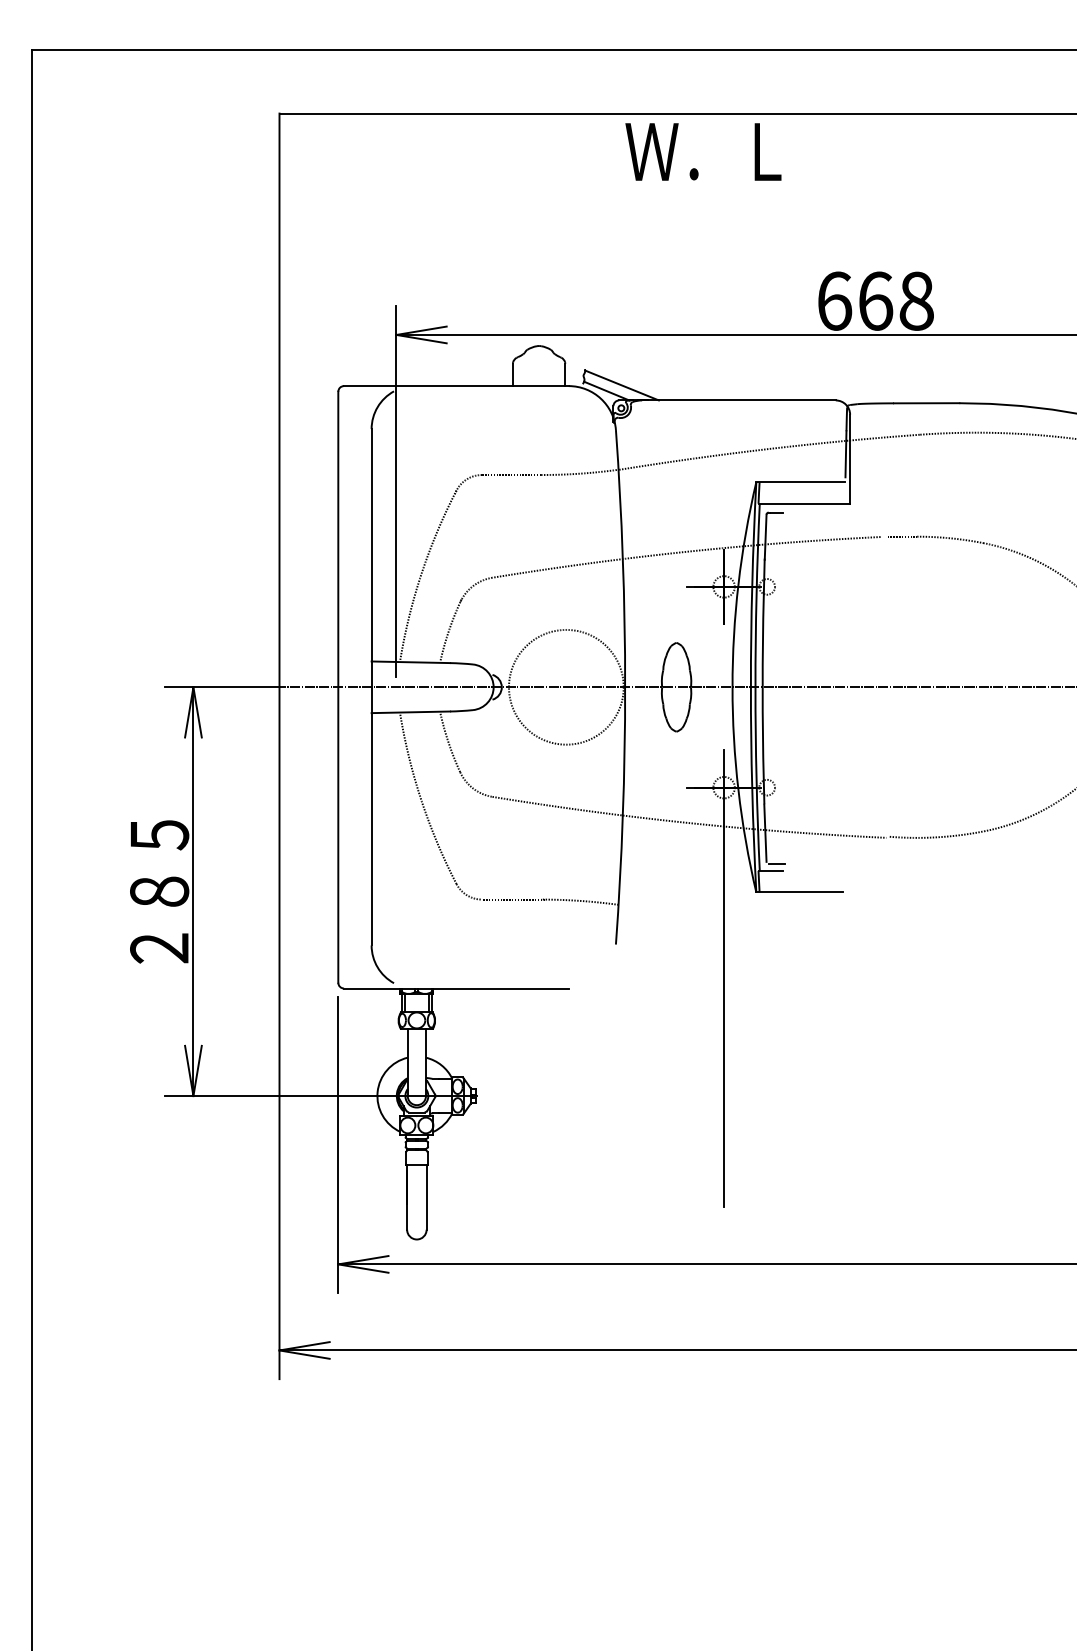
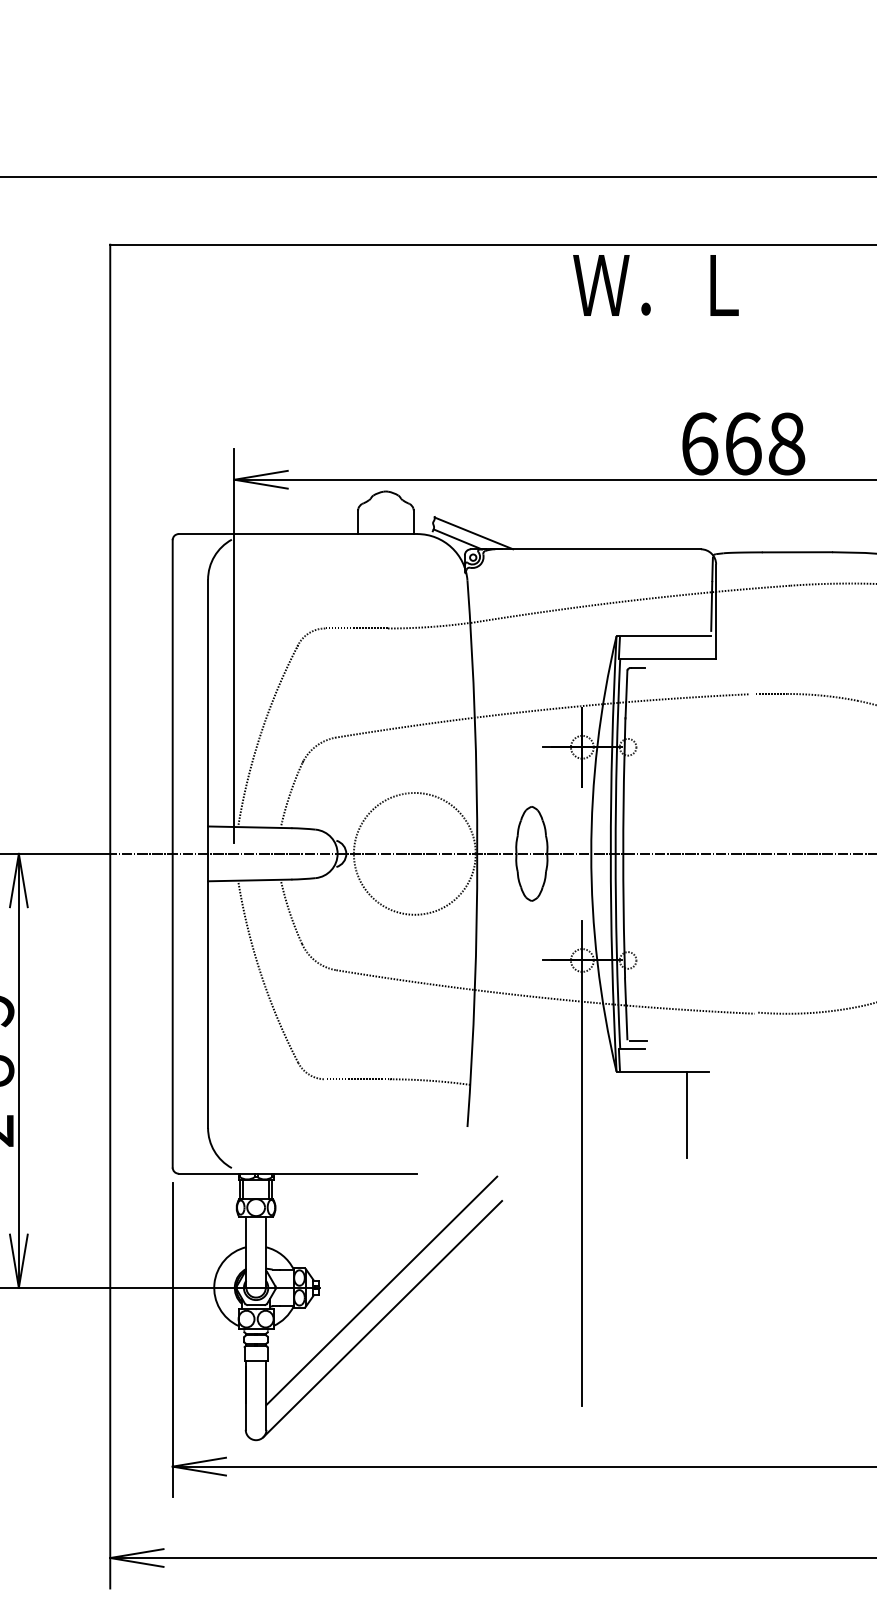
text: (703, 151) -> (656, 284), moved
line: (822, 933) -> (686, 1115), added
line: (534, 1098) -> (381, 1290), added
line: (535, 1125) -> (382, 1319), added

